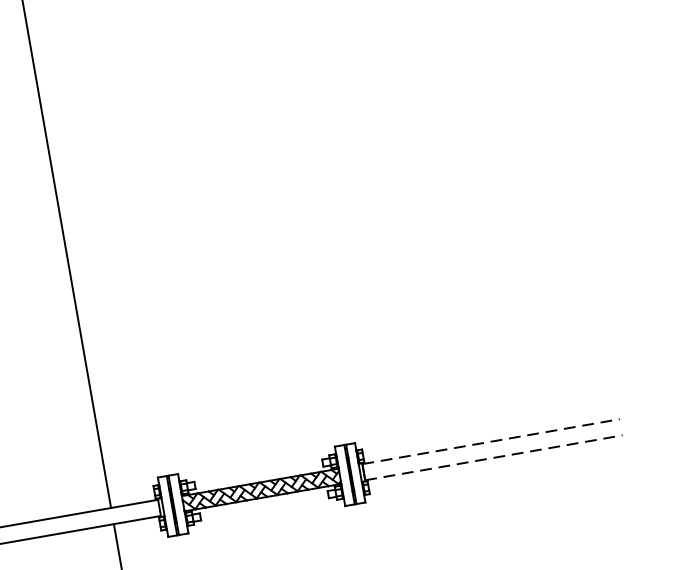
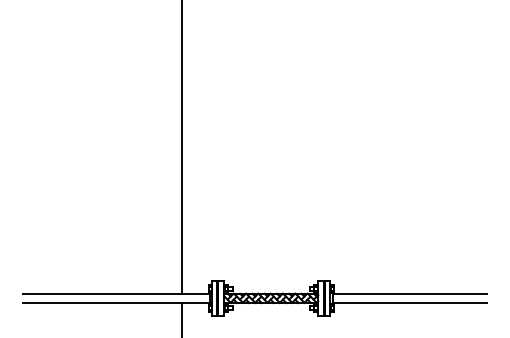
line: (492, 441) -> (410, 293), dashed -> solid
line: (494, 458) -> (410, 303), dashed -> solid

